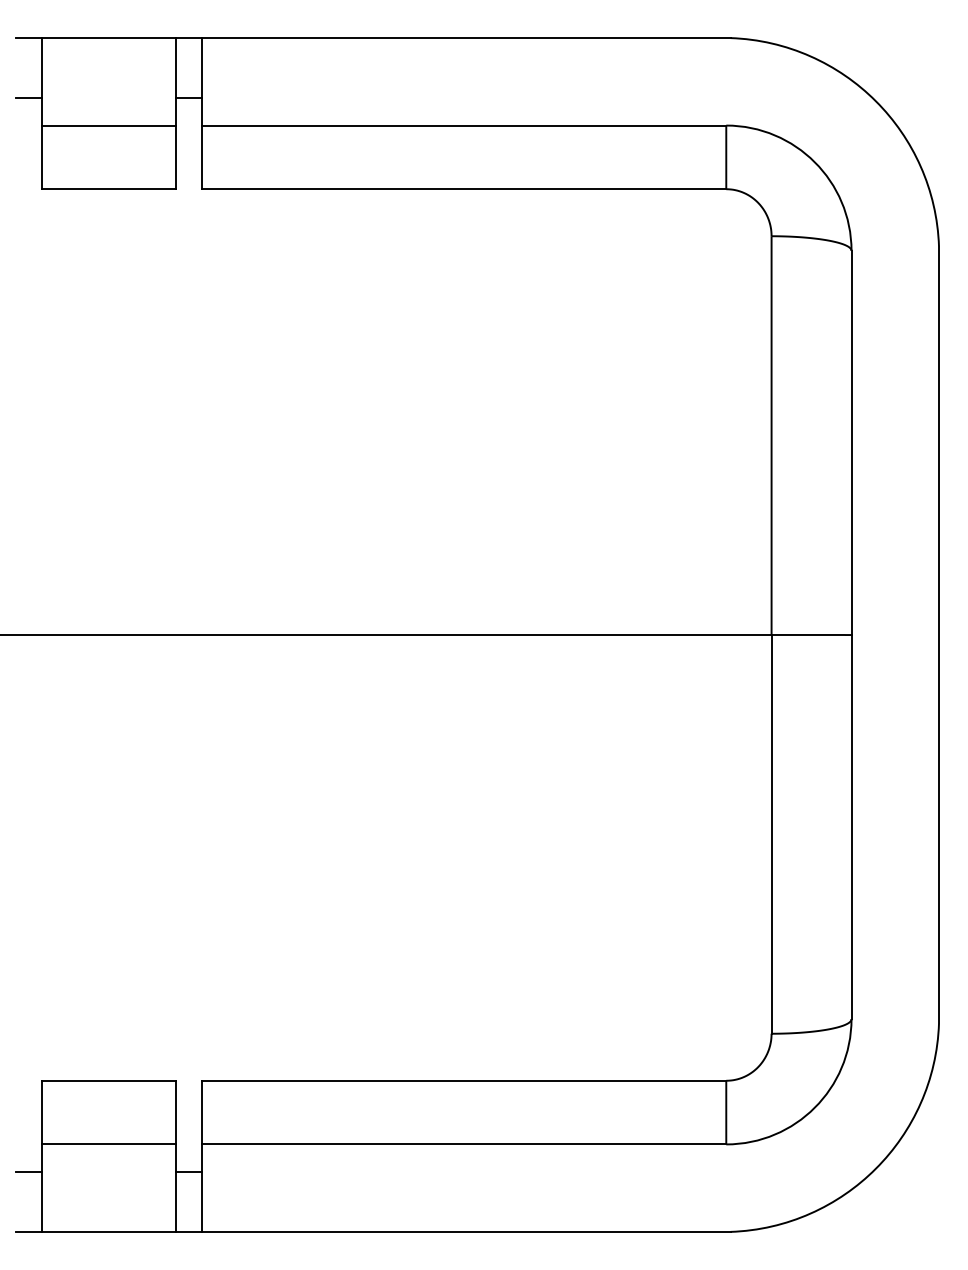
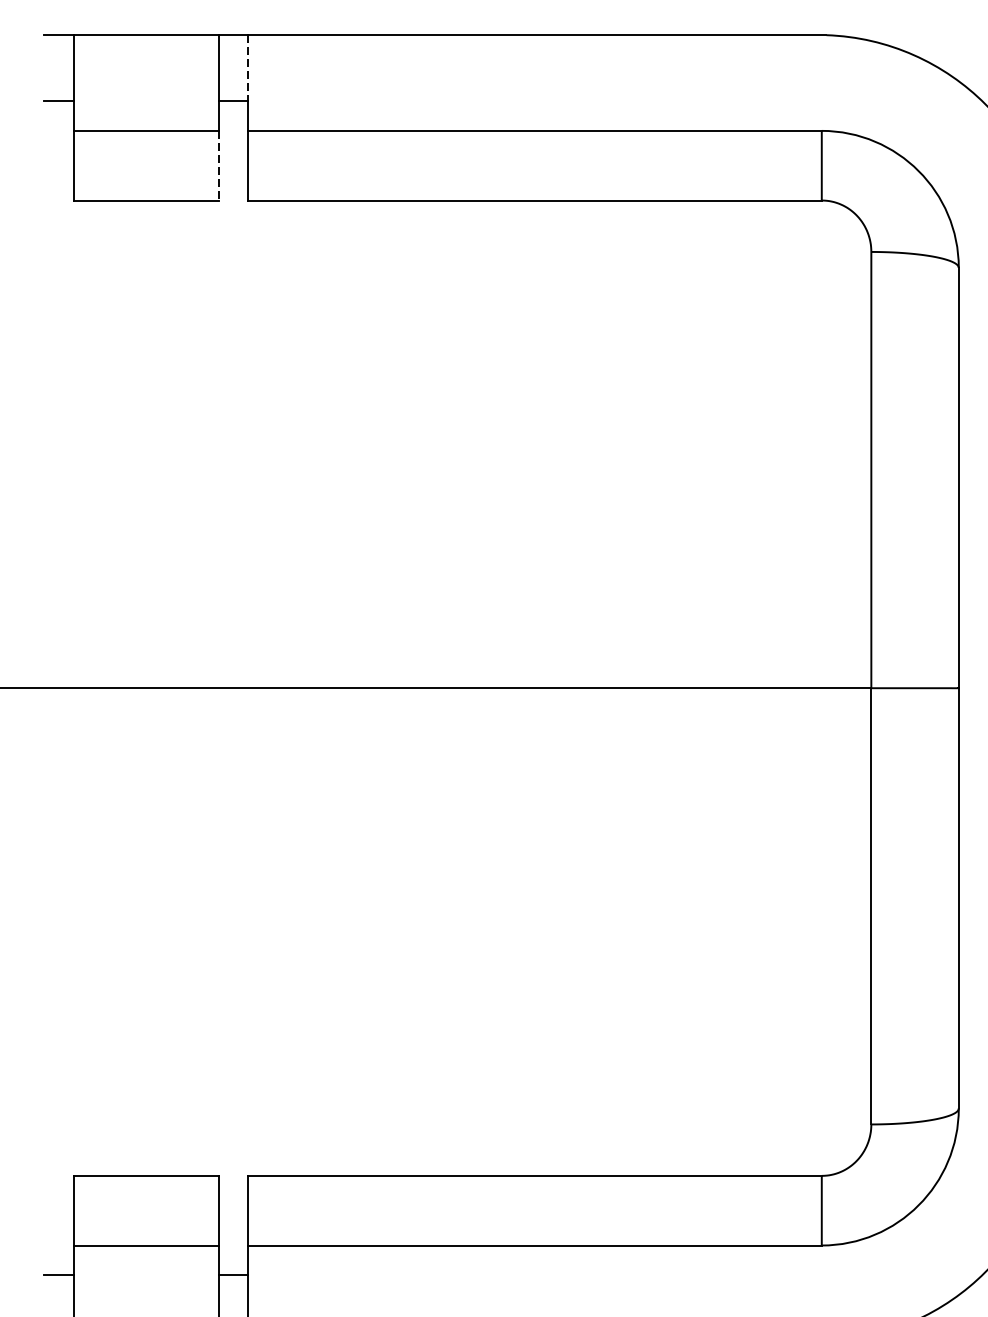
line: (202, 68) -> (248, 68), solid -> dashed
line: (175, 157) -> (219, 165), solid -> dashed

